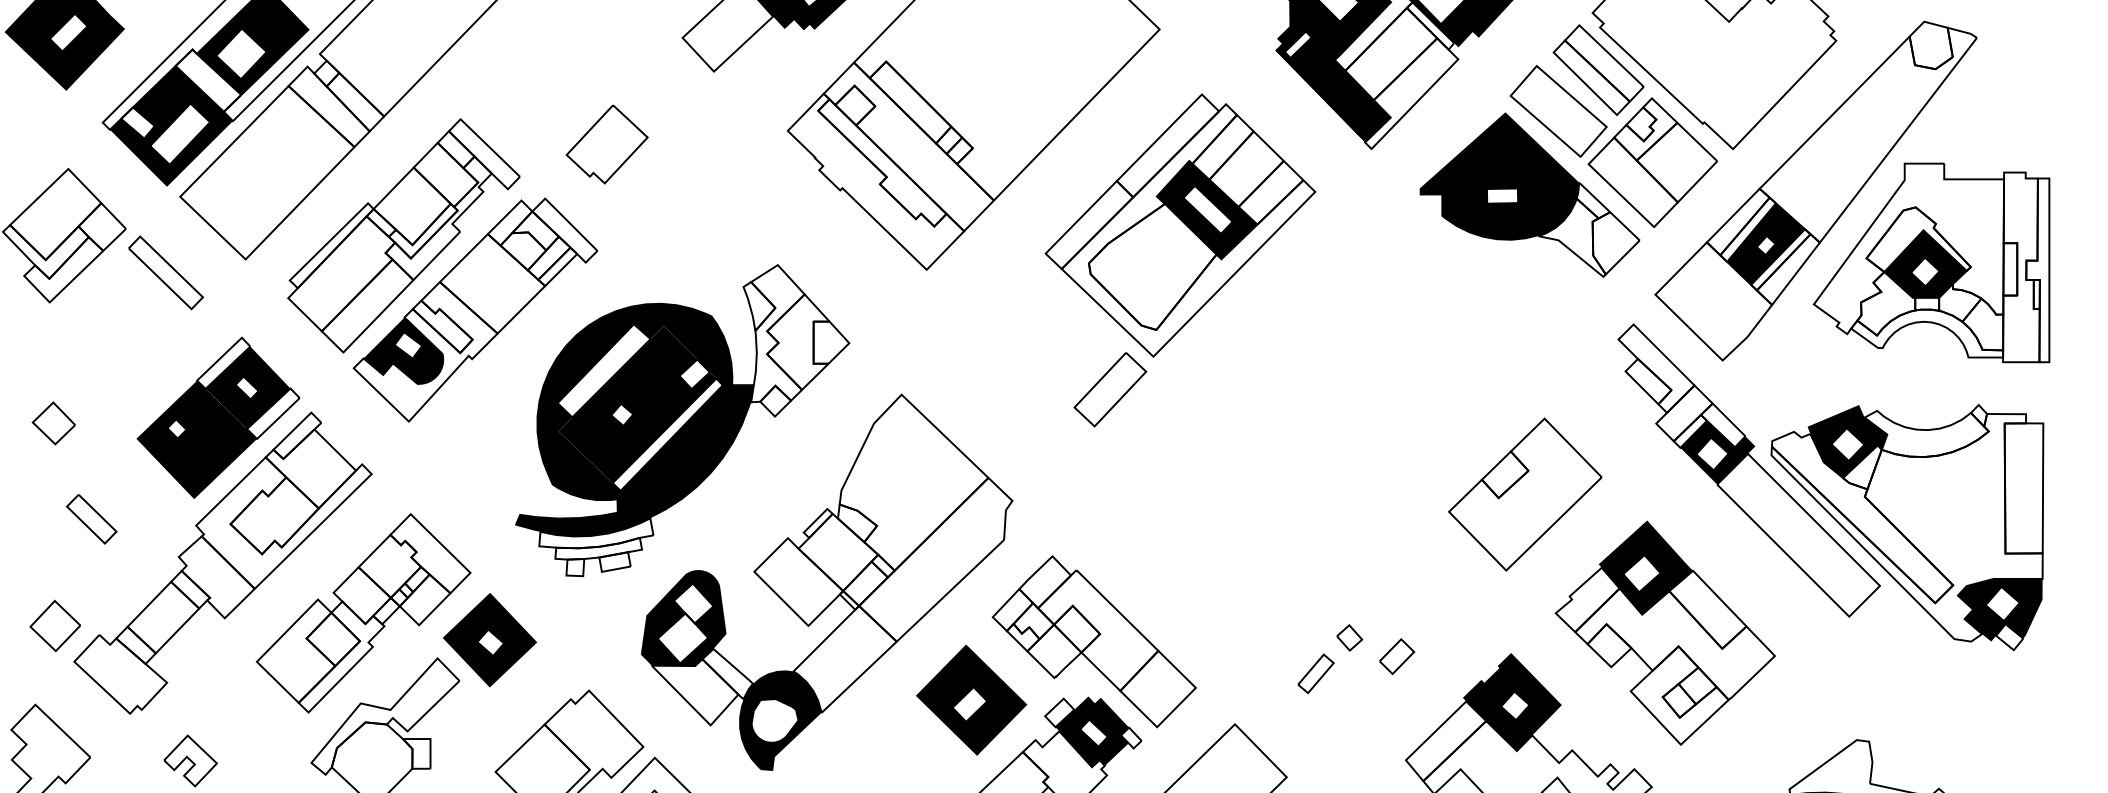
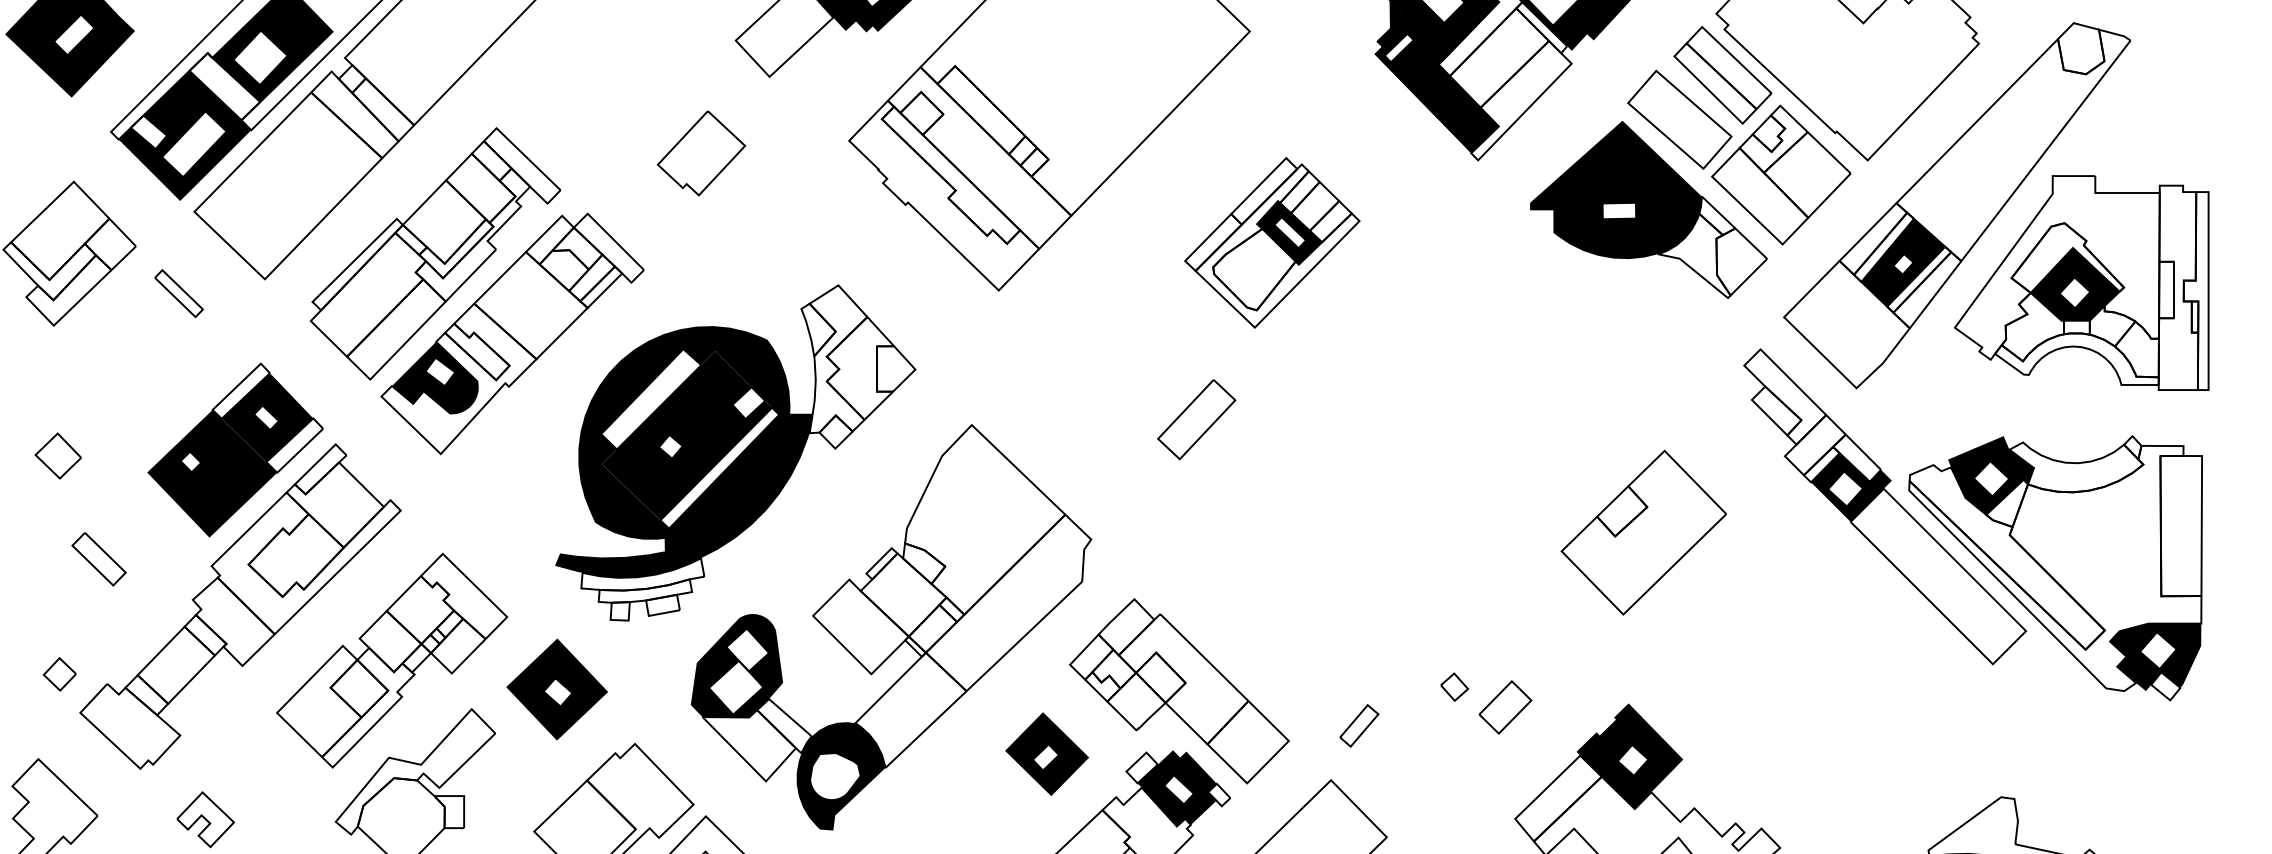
part: (607, 144) -> (701, 153), moved
part: (1180, 225) -> (1272, 242), size x0.6
part: (165, 272) -> (178, 293), size x0.6
part: (55, 626) -> (59, 674), size x0.6
part: (1665, 632) -> (1794, 681), removed
part: (489, 640) -> (556, 689), moved
part: (1396, 655) -> (1505, 706), size x1.4
part: (1316, 673) -> (1359, 725), moved
part: (970, 699) -> (1046, 753), size x0.7

